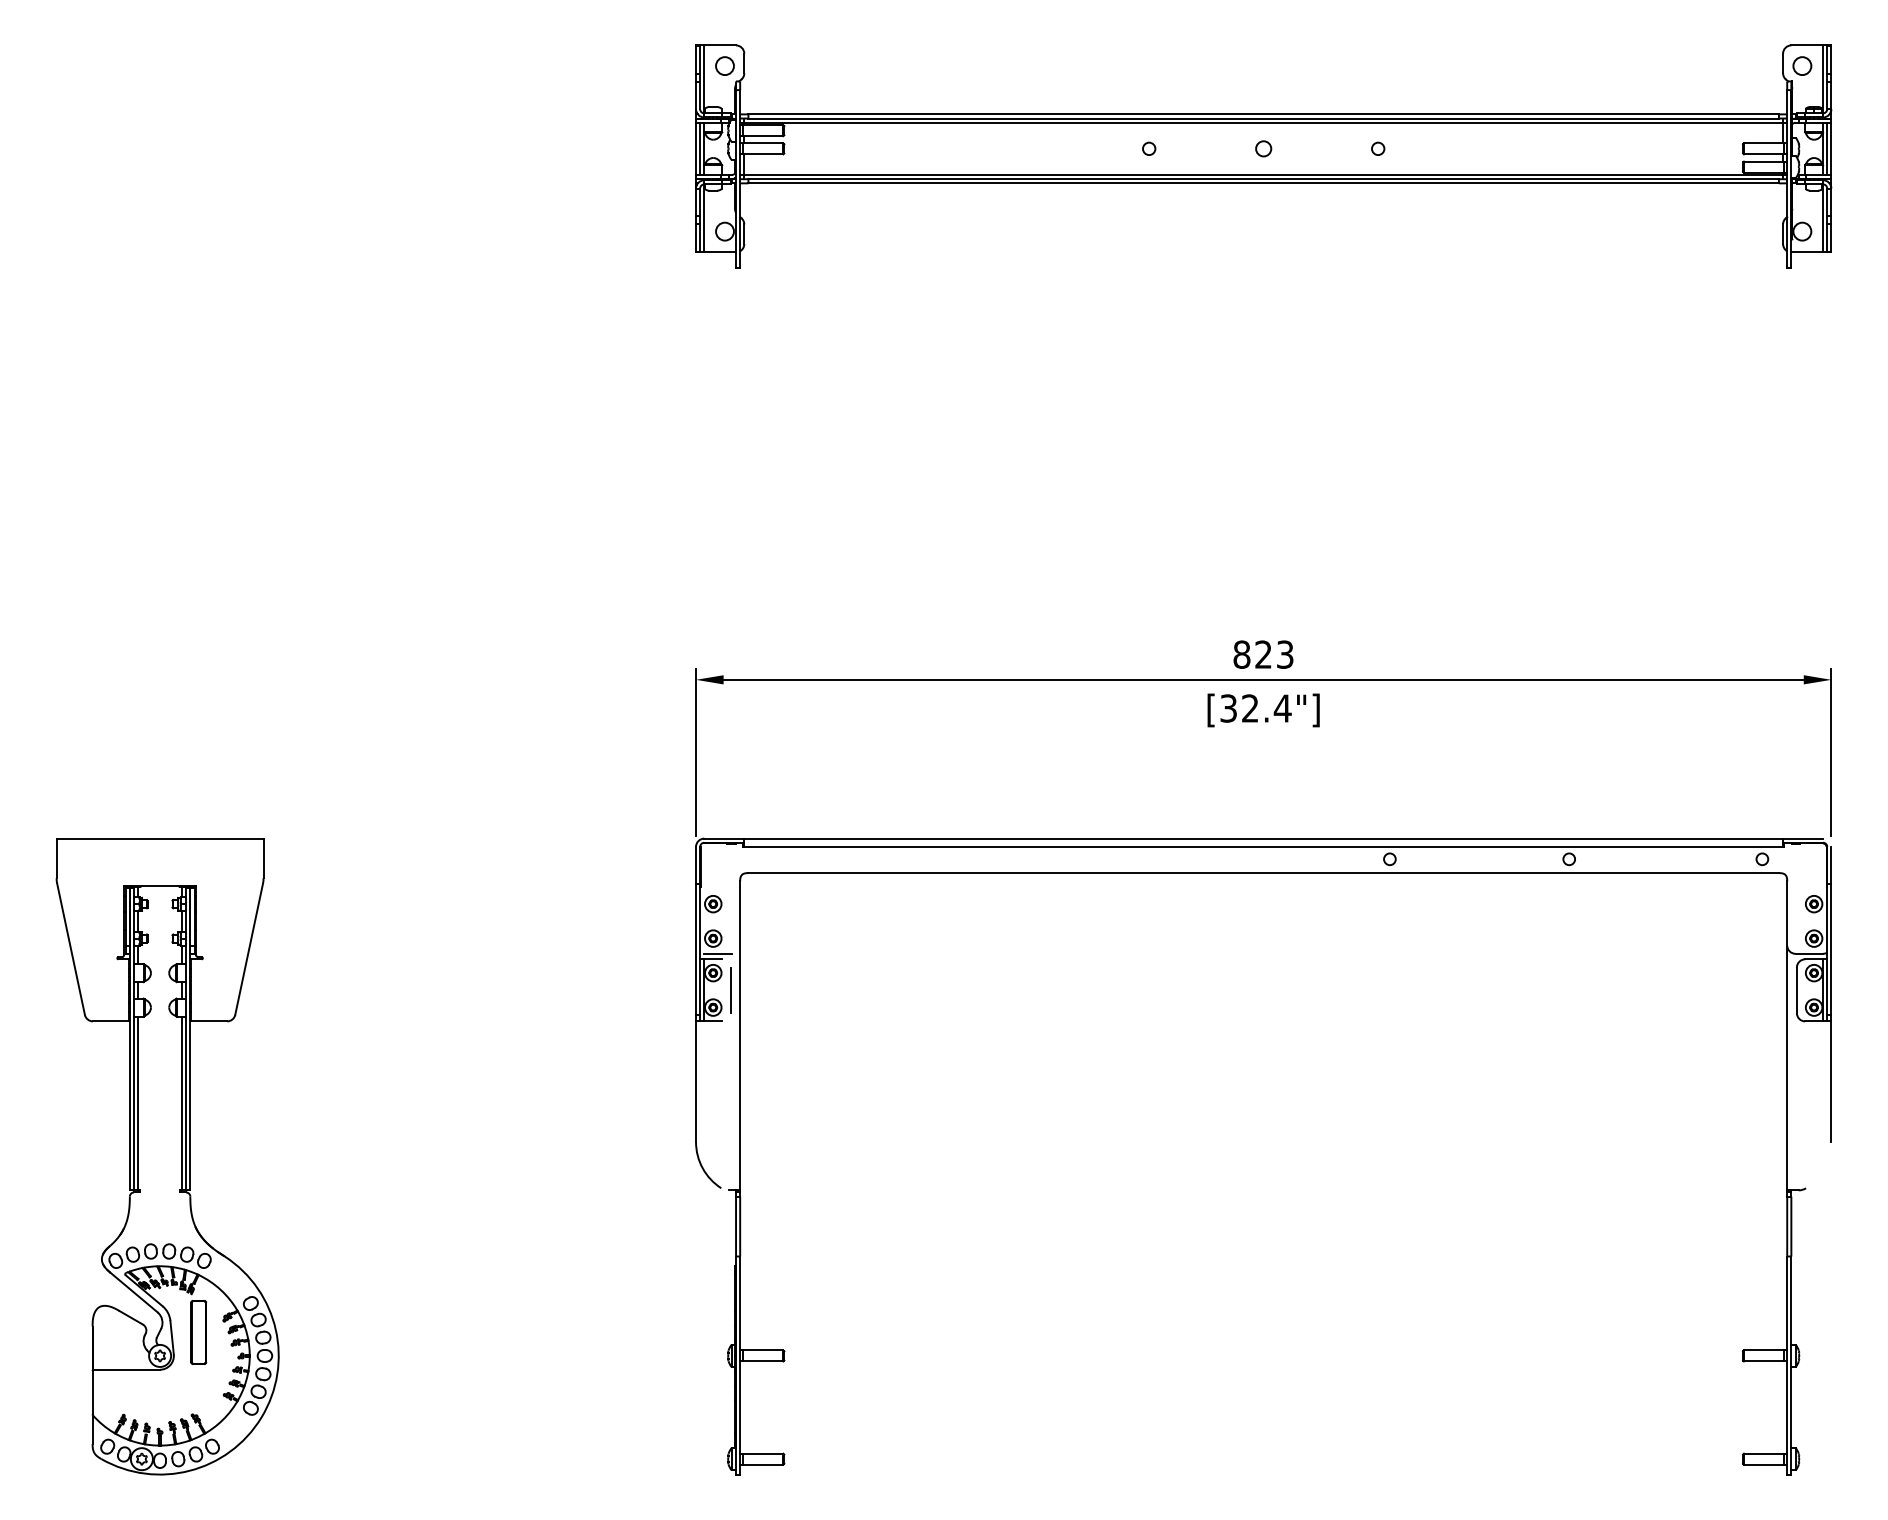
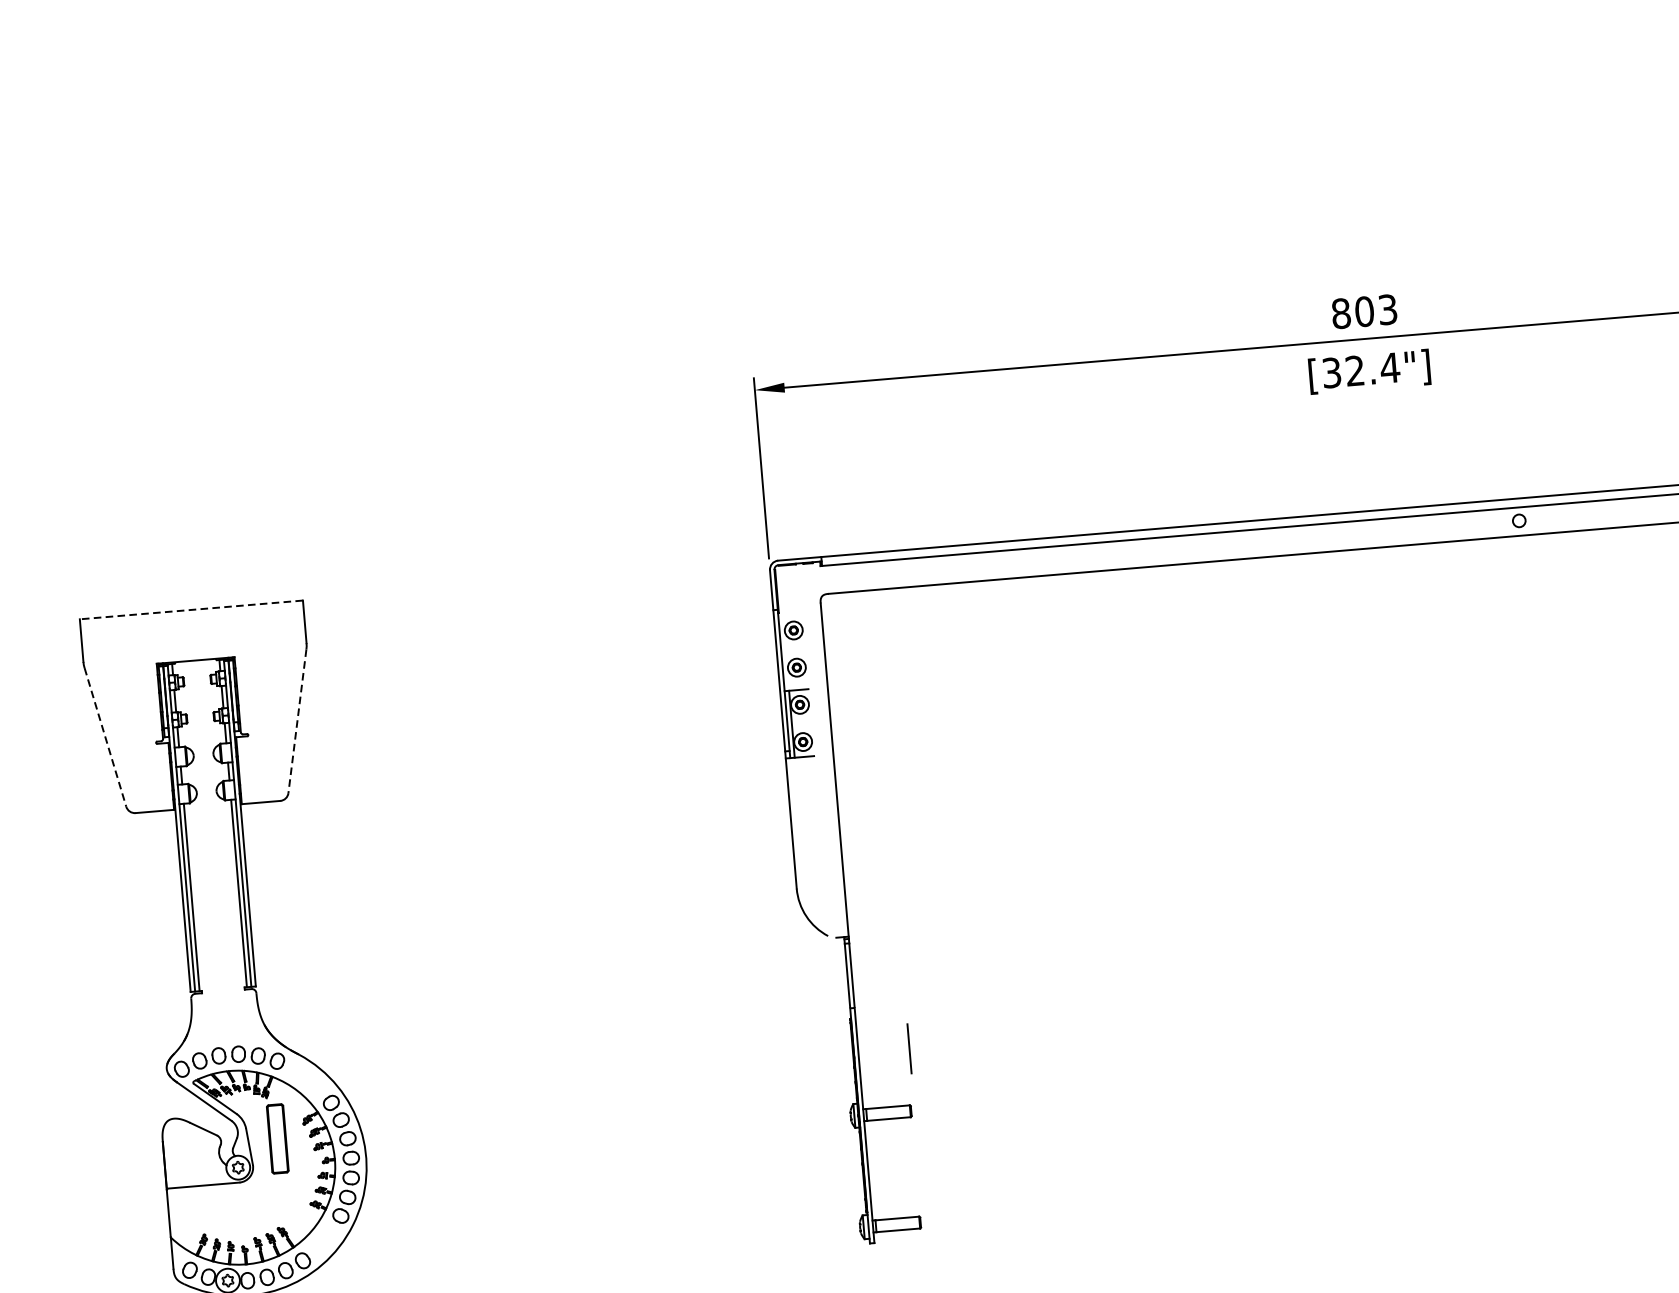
text: (1263, 654) -> (1364, 311), 823 -> 803
line: (159, 838) -> (190, 609), solid -> dashed
line: (71, 949) -> (105, 737), solid -> dashed
line: (249, 949) -> (297, 721), solid -> dashed
line: (717, 953) -> (802, 683), removed
line: (730, 990) -> (909, 1048), moved

